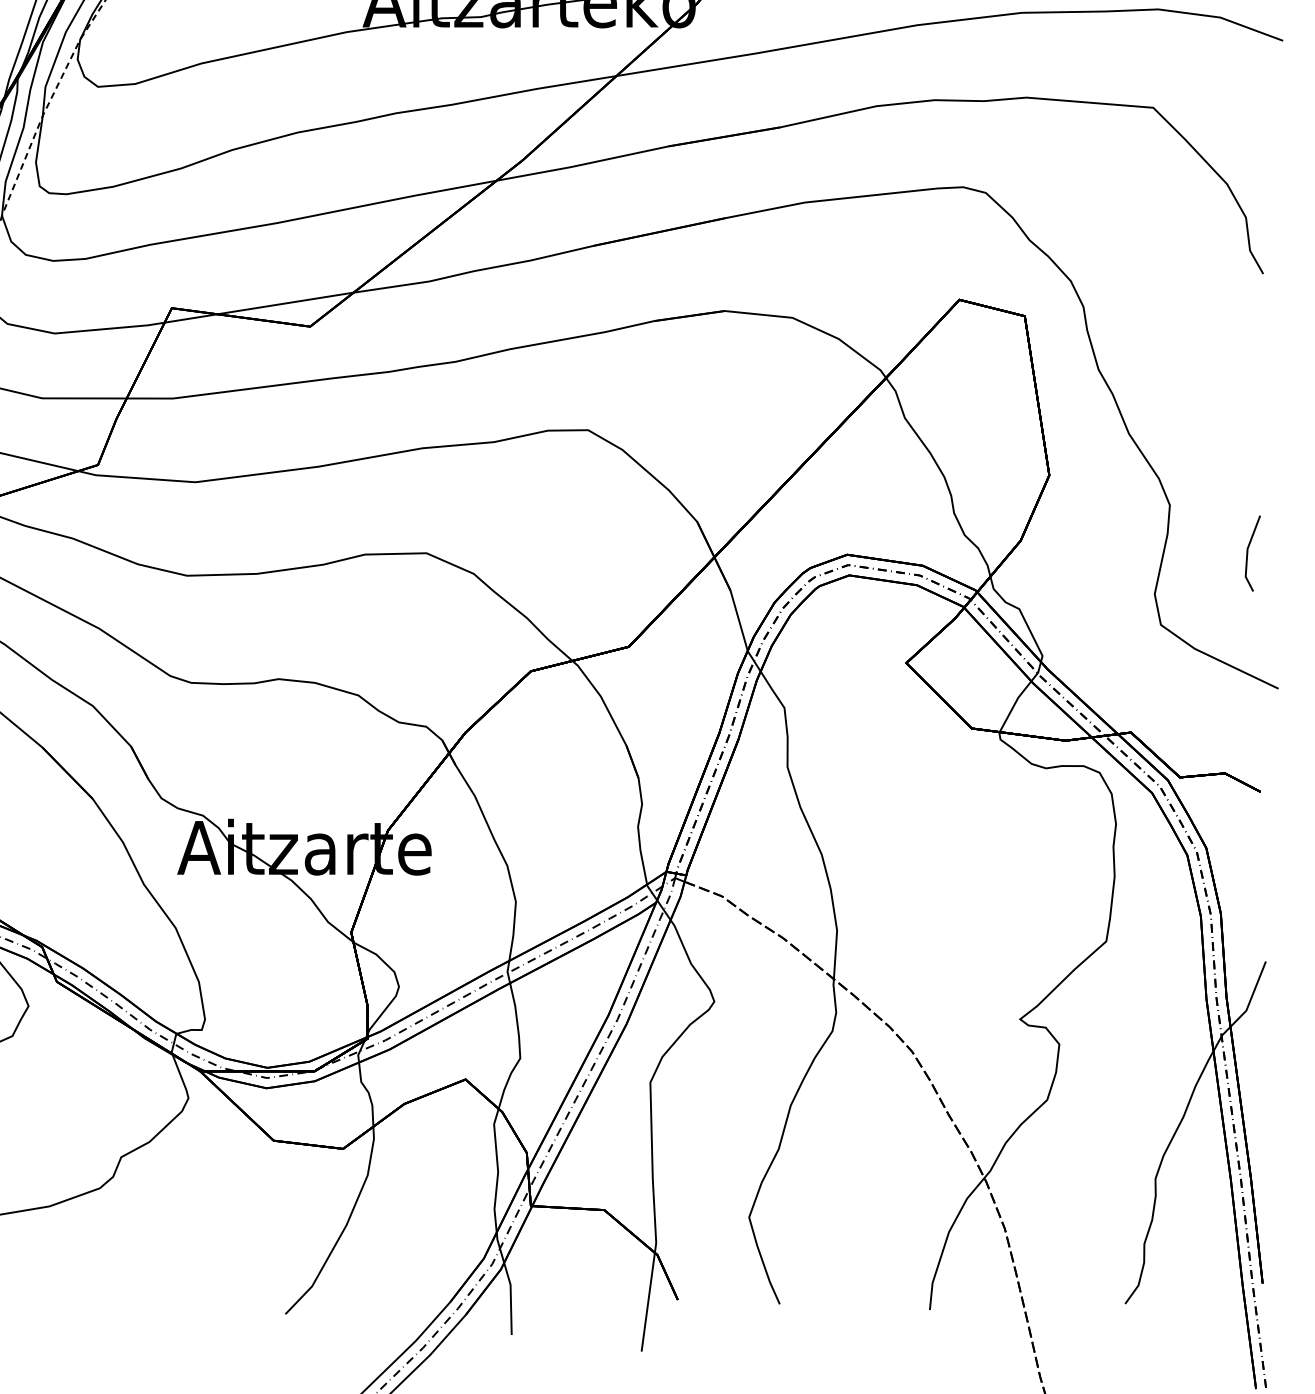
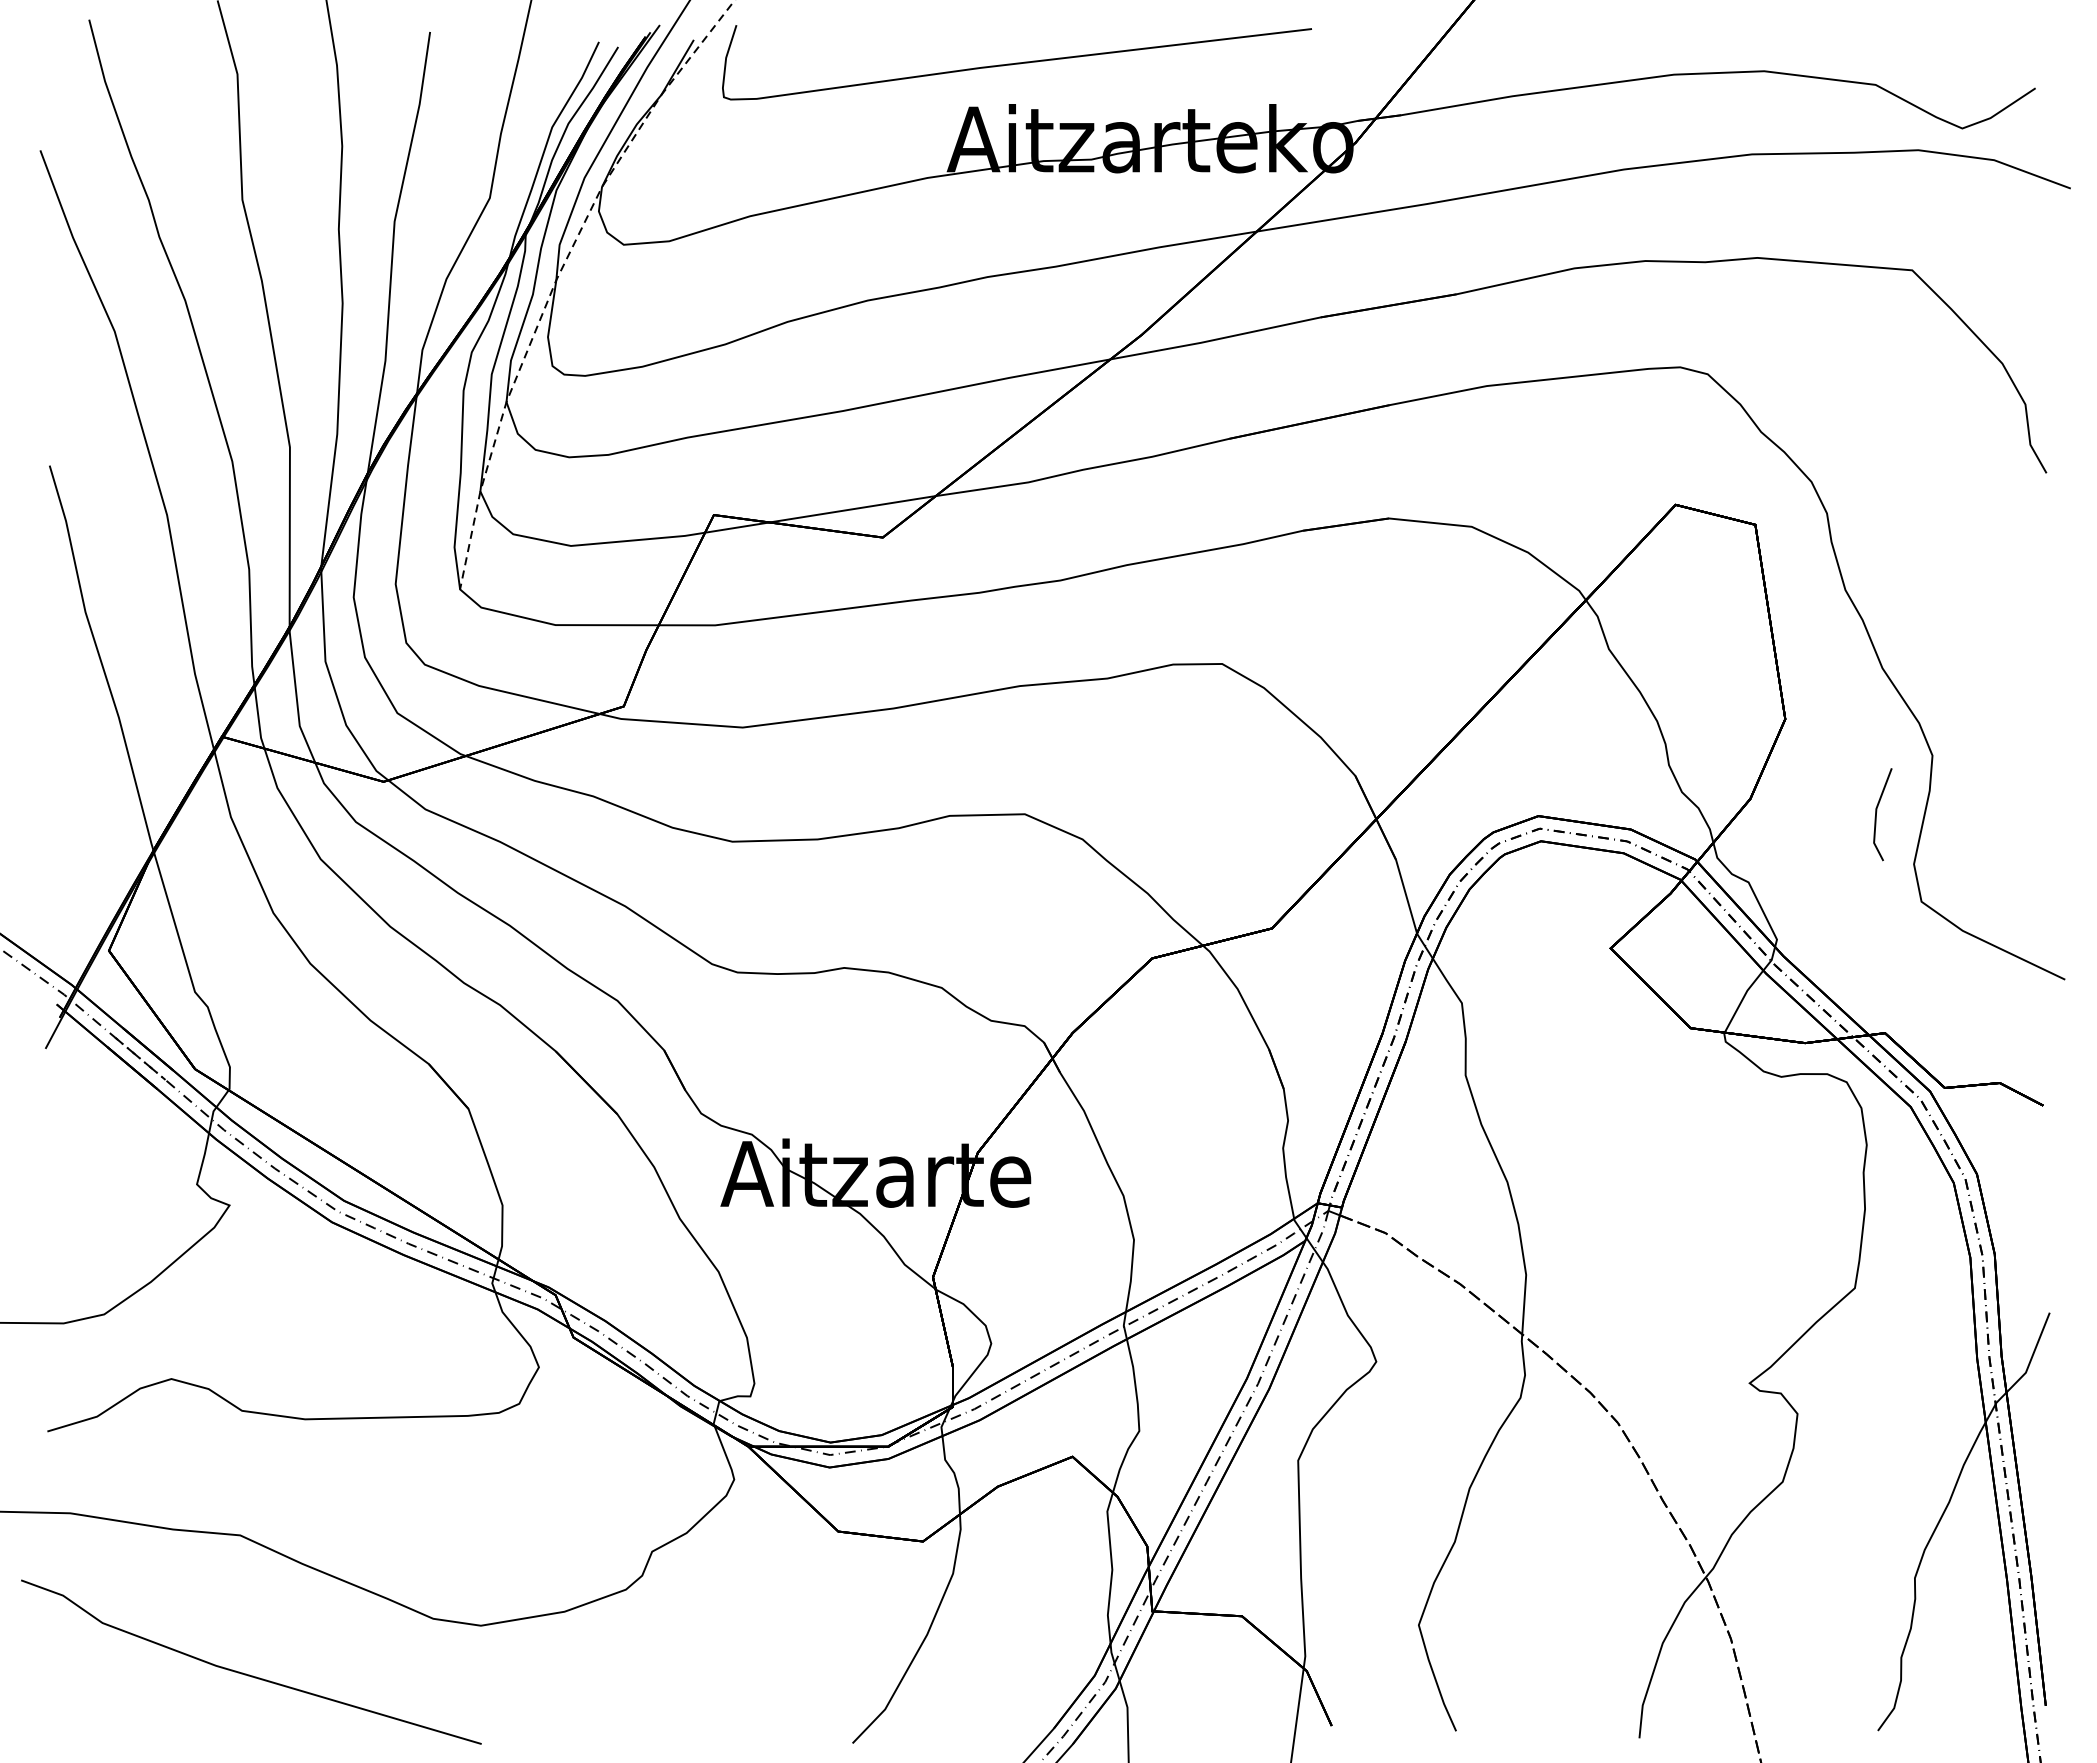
line: (1248, 551) -> (1877, 811), moved

